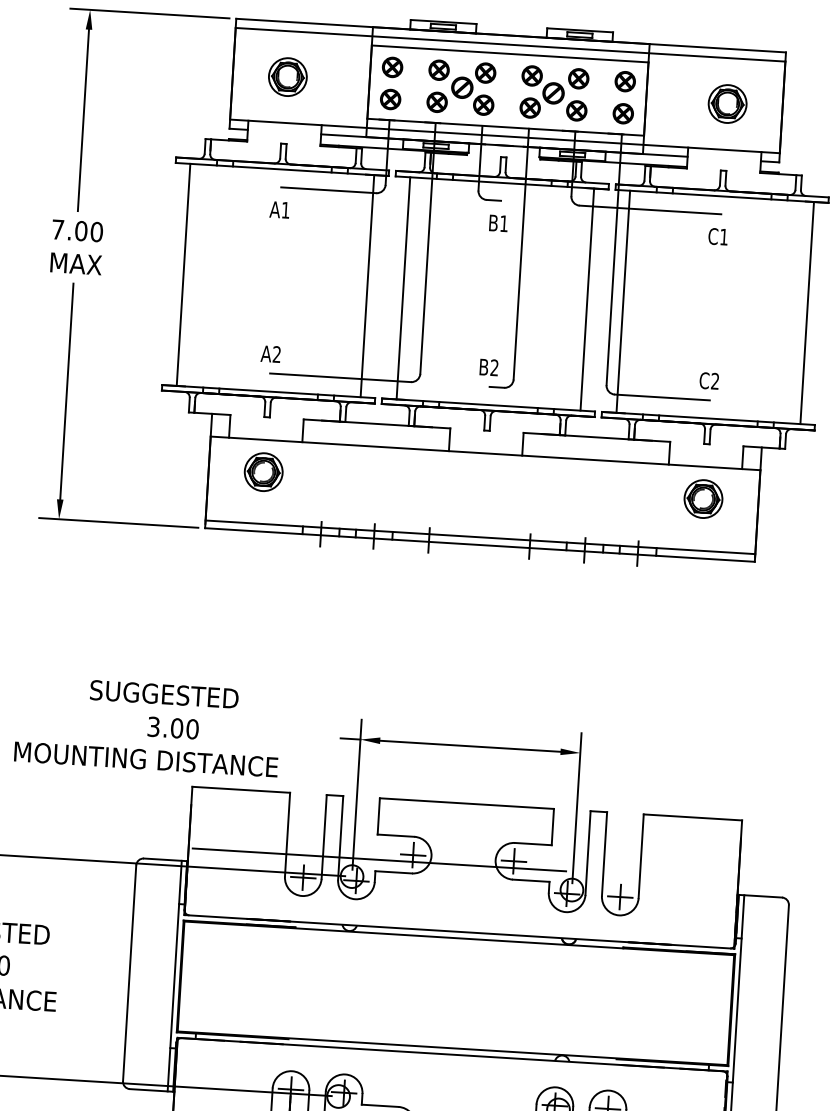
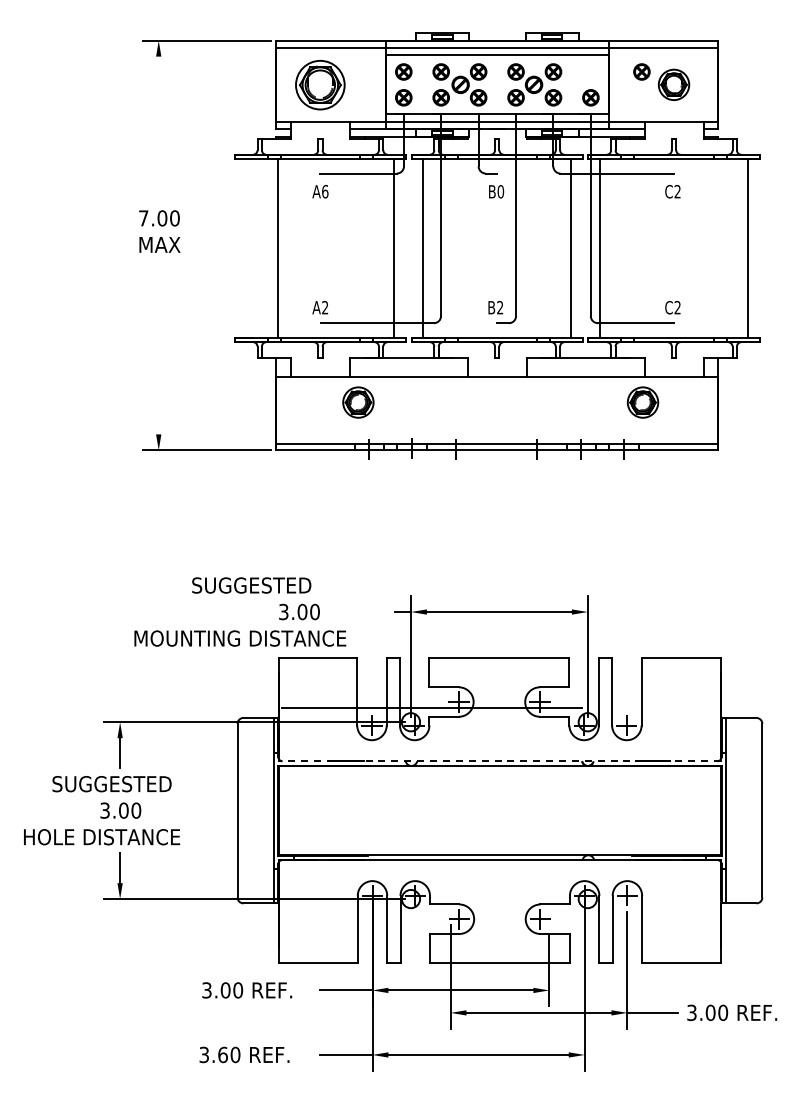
part: (288, 76) -> (320, 84), size x1.6
part: (624, 81) -> (641, 71), moved
line: (83, 120) -> (158, 129), removed
text: (286, 210) -> (325, 191), A1 -> A6
text: (503, 223) -> (500, 191), B1 -> B0
text: (723, 236) -> (677, 191), C1 -> C2
line: (183, 274) -> (278, 248), moved
line: (66, 391) -> (158, 347), removed
part: (263, 472) -> (358, 402), moved
part: (702, 498) -> (642, 402), moved
text: (173, 727) -> (299, 611), moved
line: (459, 932) -> (499, 761), solid -> dashed

